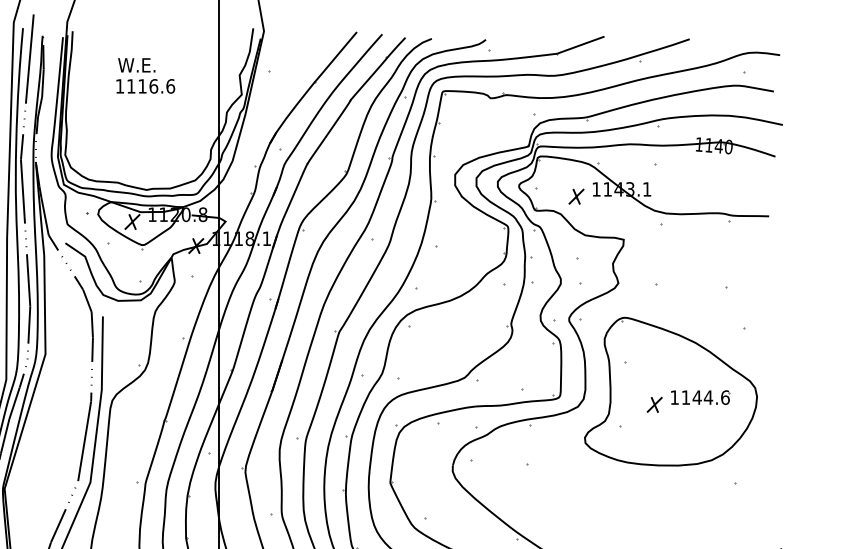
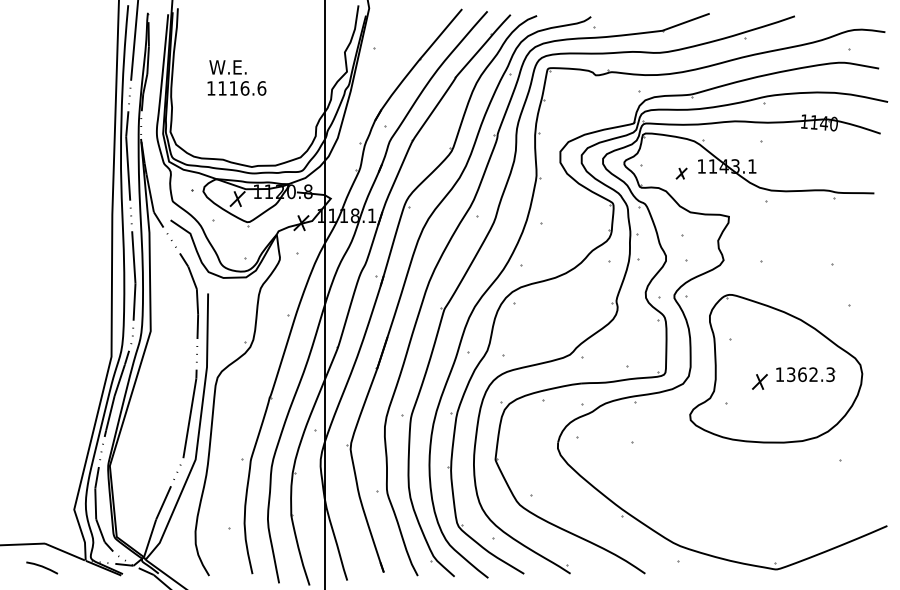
text: (145, 75) -> (236, 77), moved
part: (576, 196) -> (681, 173), size x0.7
text: (706, 397) -> (811, 374), 1144.6 -> 1362.3

